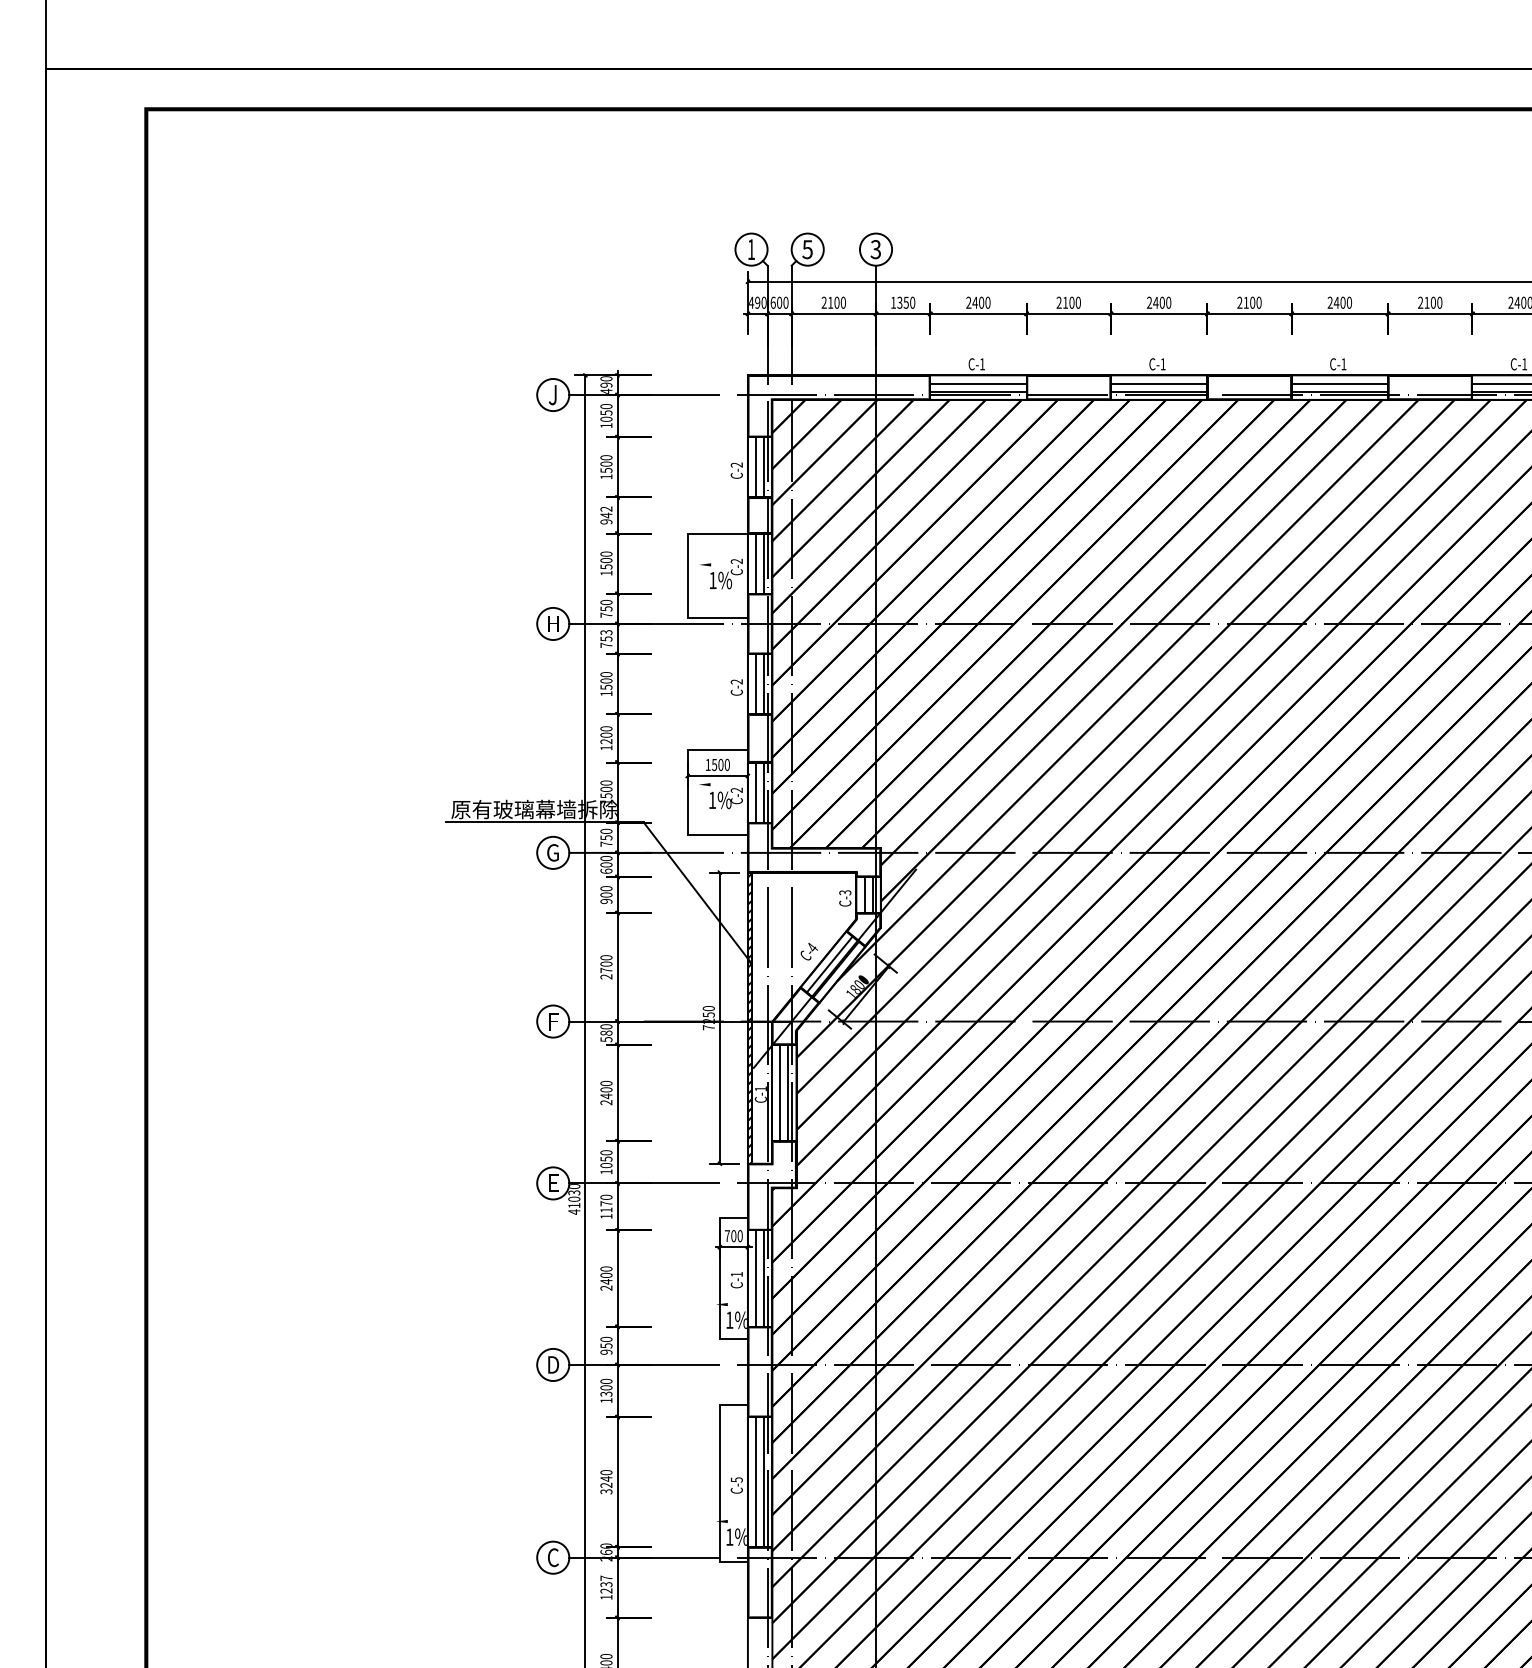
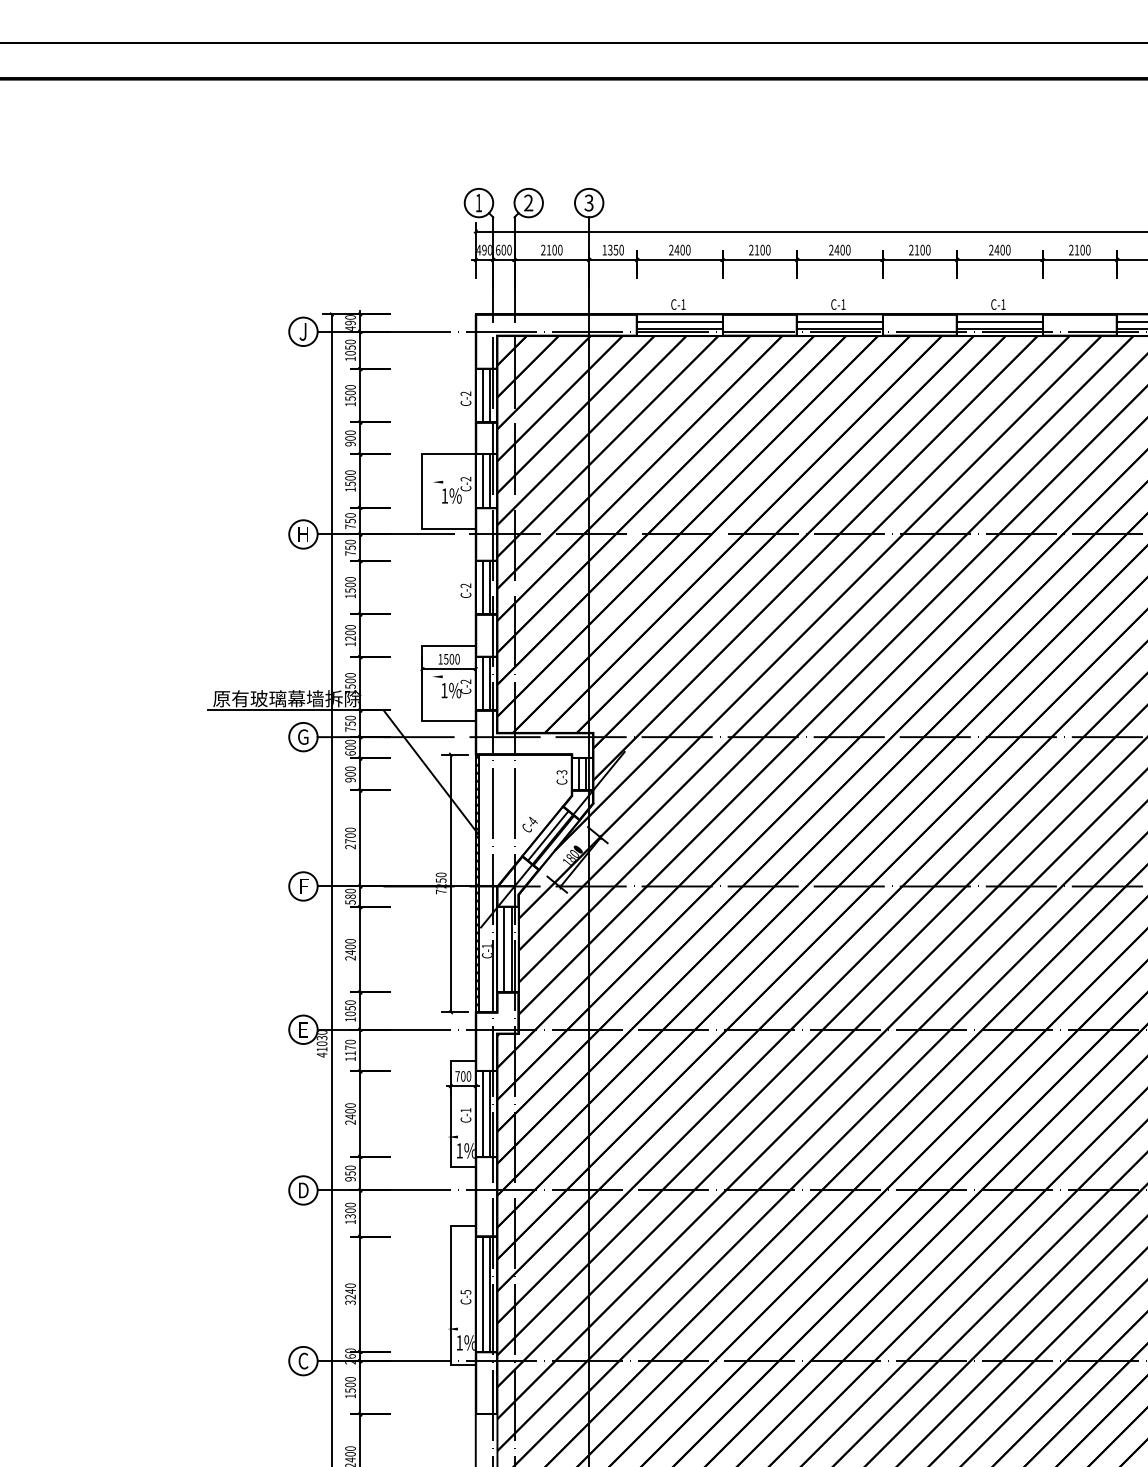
text: (807, 249) -> (528, 202), 5 -> 2
text: (606, 512) -> (350, 435), 942 -> 900
text: (606, 632) -> (350, 542), 753 -> 750
text: (606, 1584) -> (350, 1384), 1237 -> 1500

